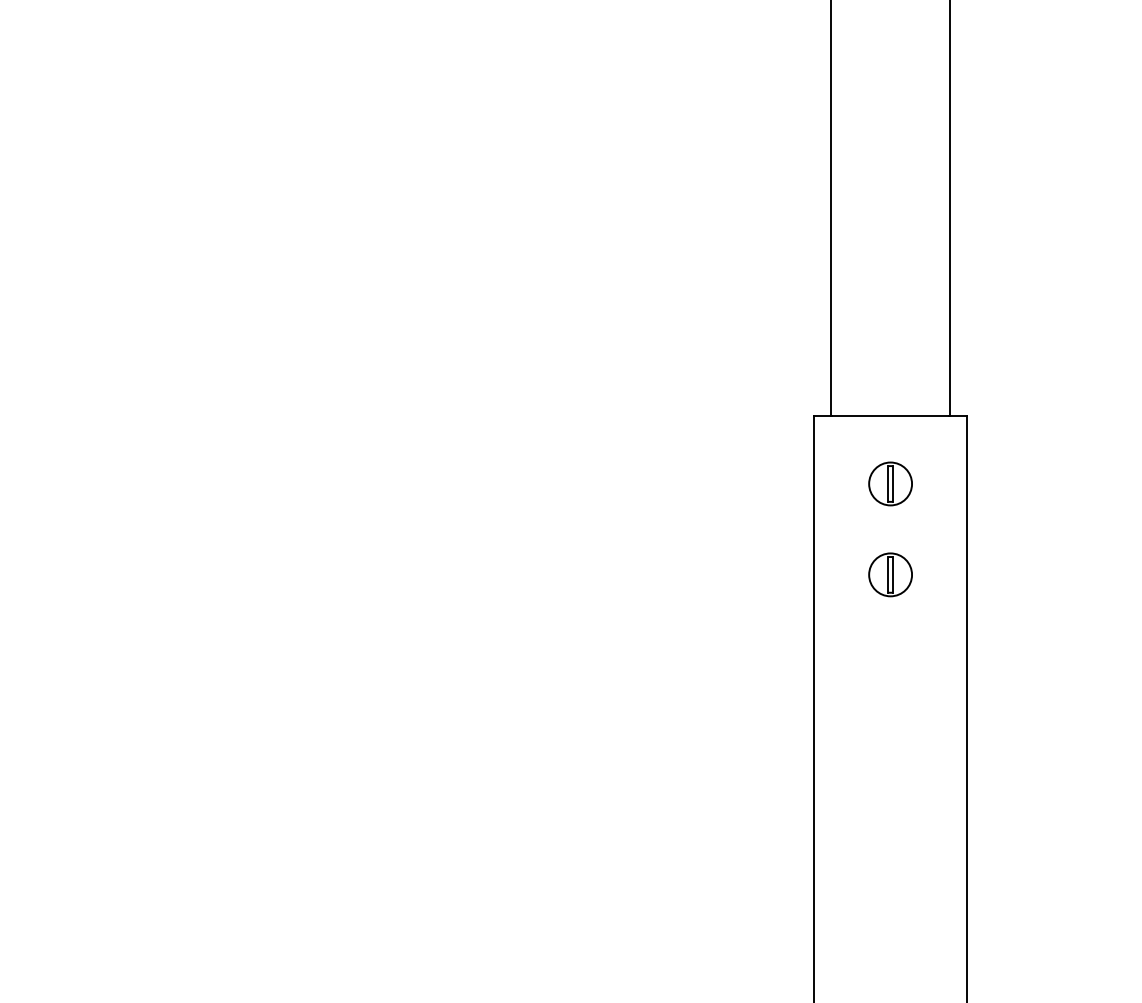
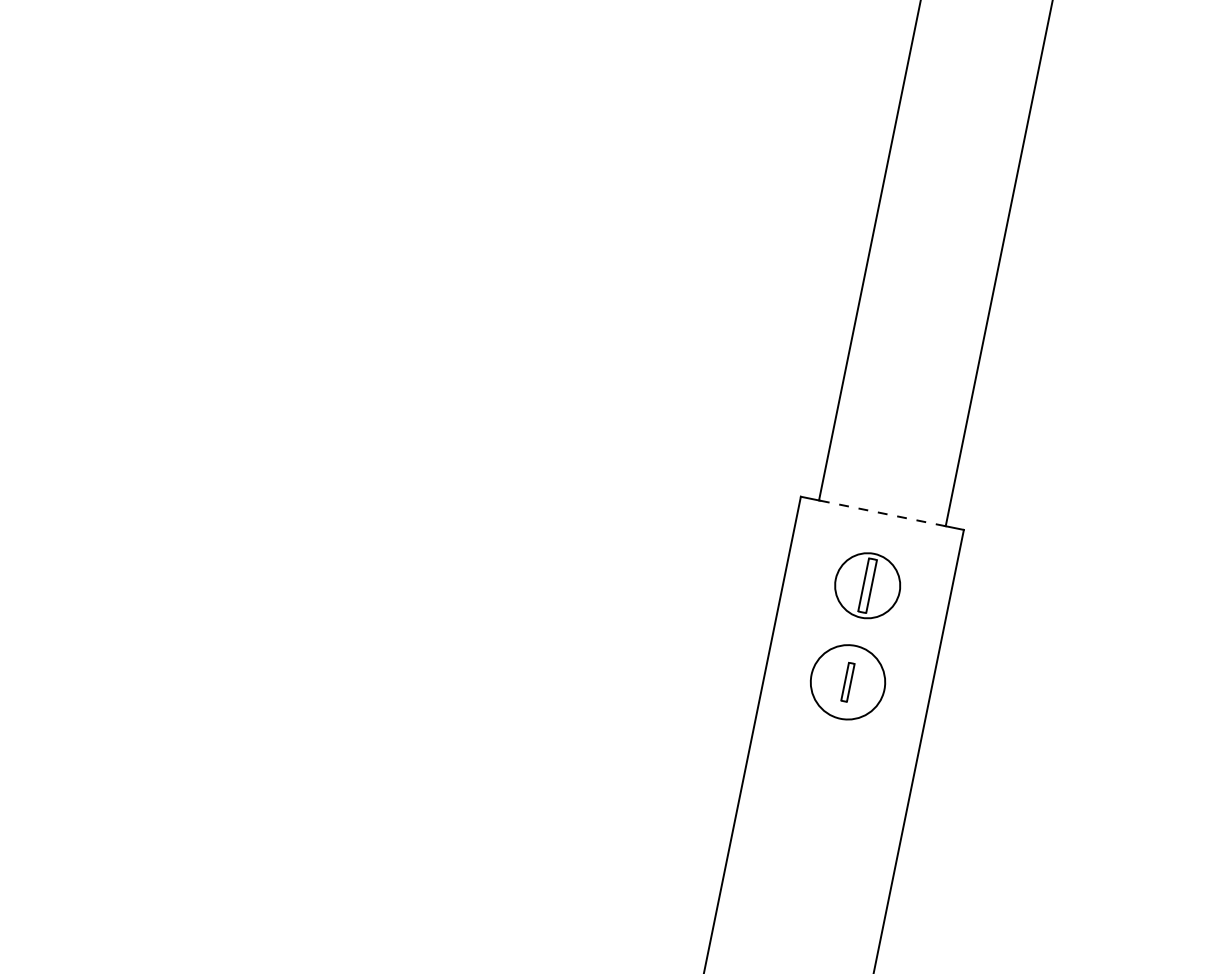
line: (890, 415) -> (882, 513), solid -> dashed
part: (890, 483) -> (867, 585), size x1.4
circle: (890, 574) -> (847, 681), size x1.6

